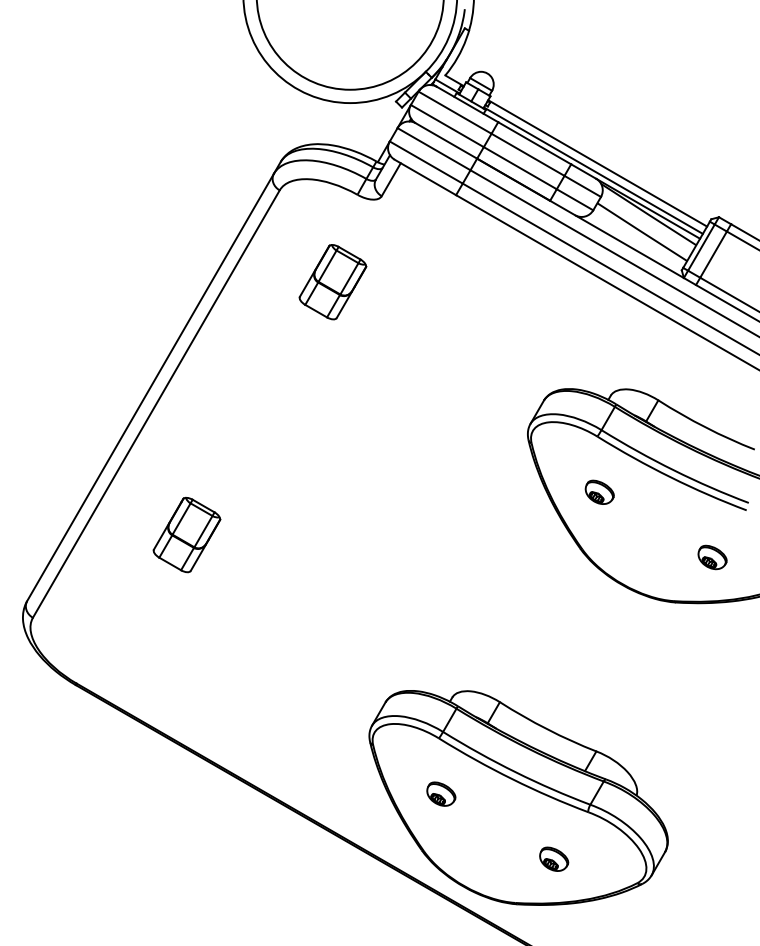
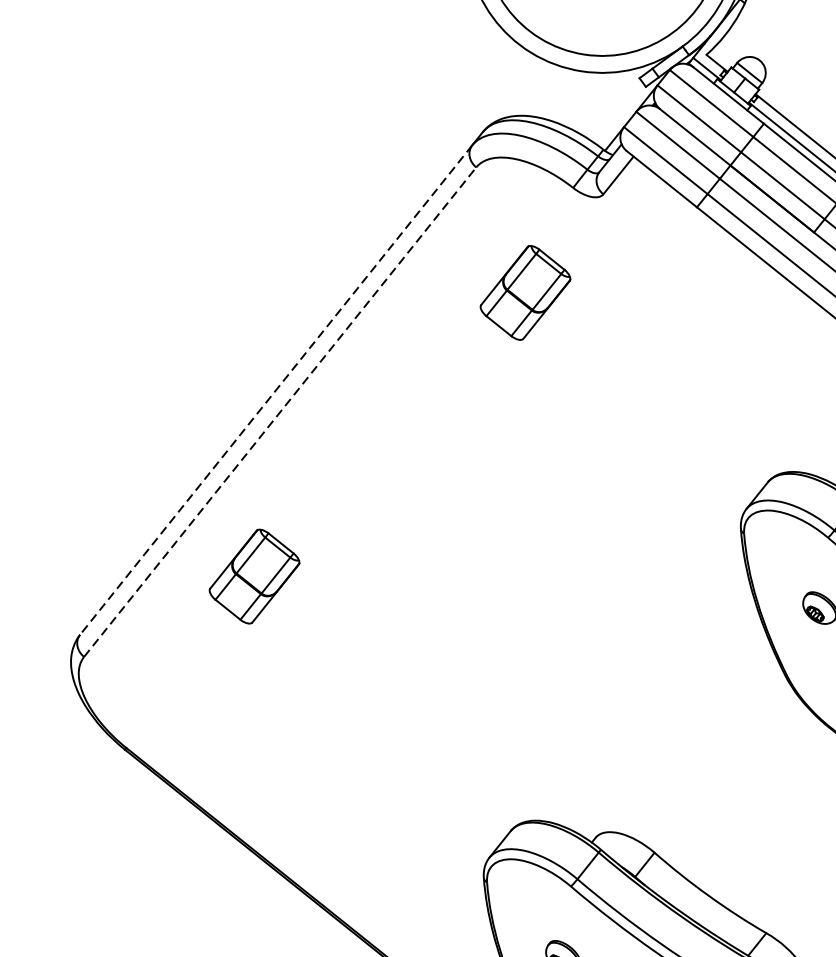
line: (150, 387) -> (276, 390), solid -> dashed
line: (156, 404) -> (280, 412), solid -> dashed
part: (186, 534) -> (254, 575), moved

